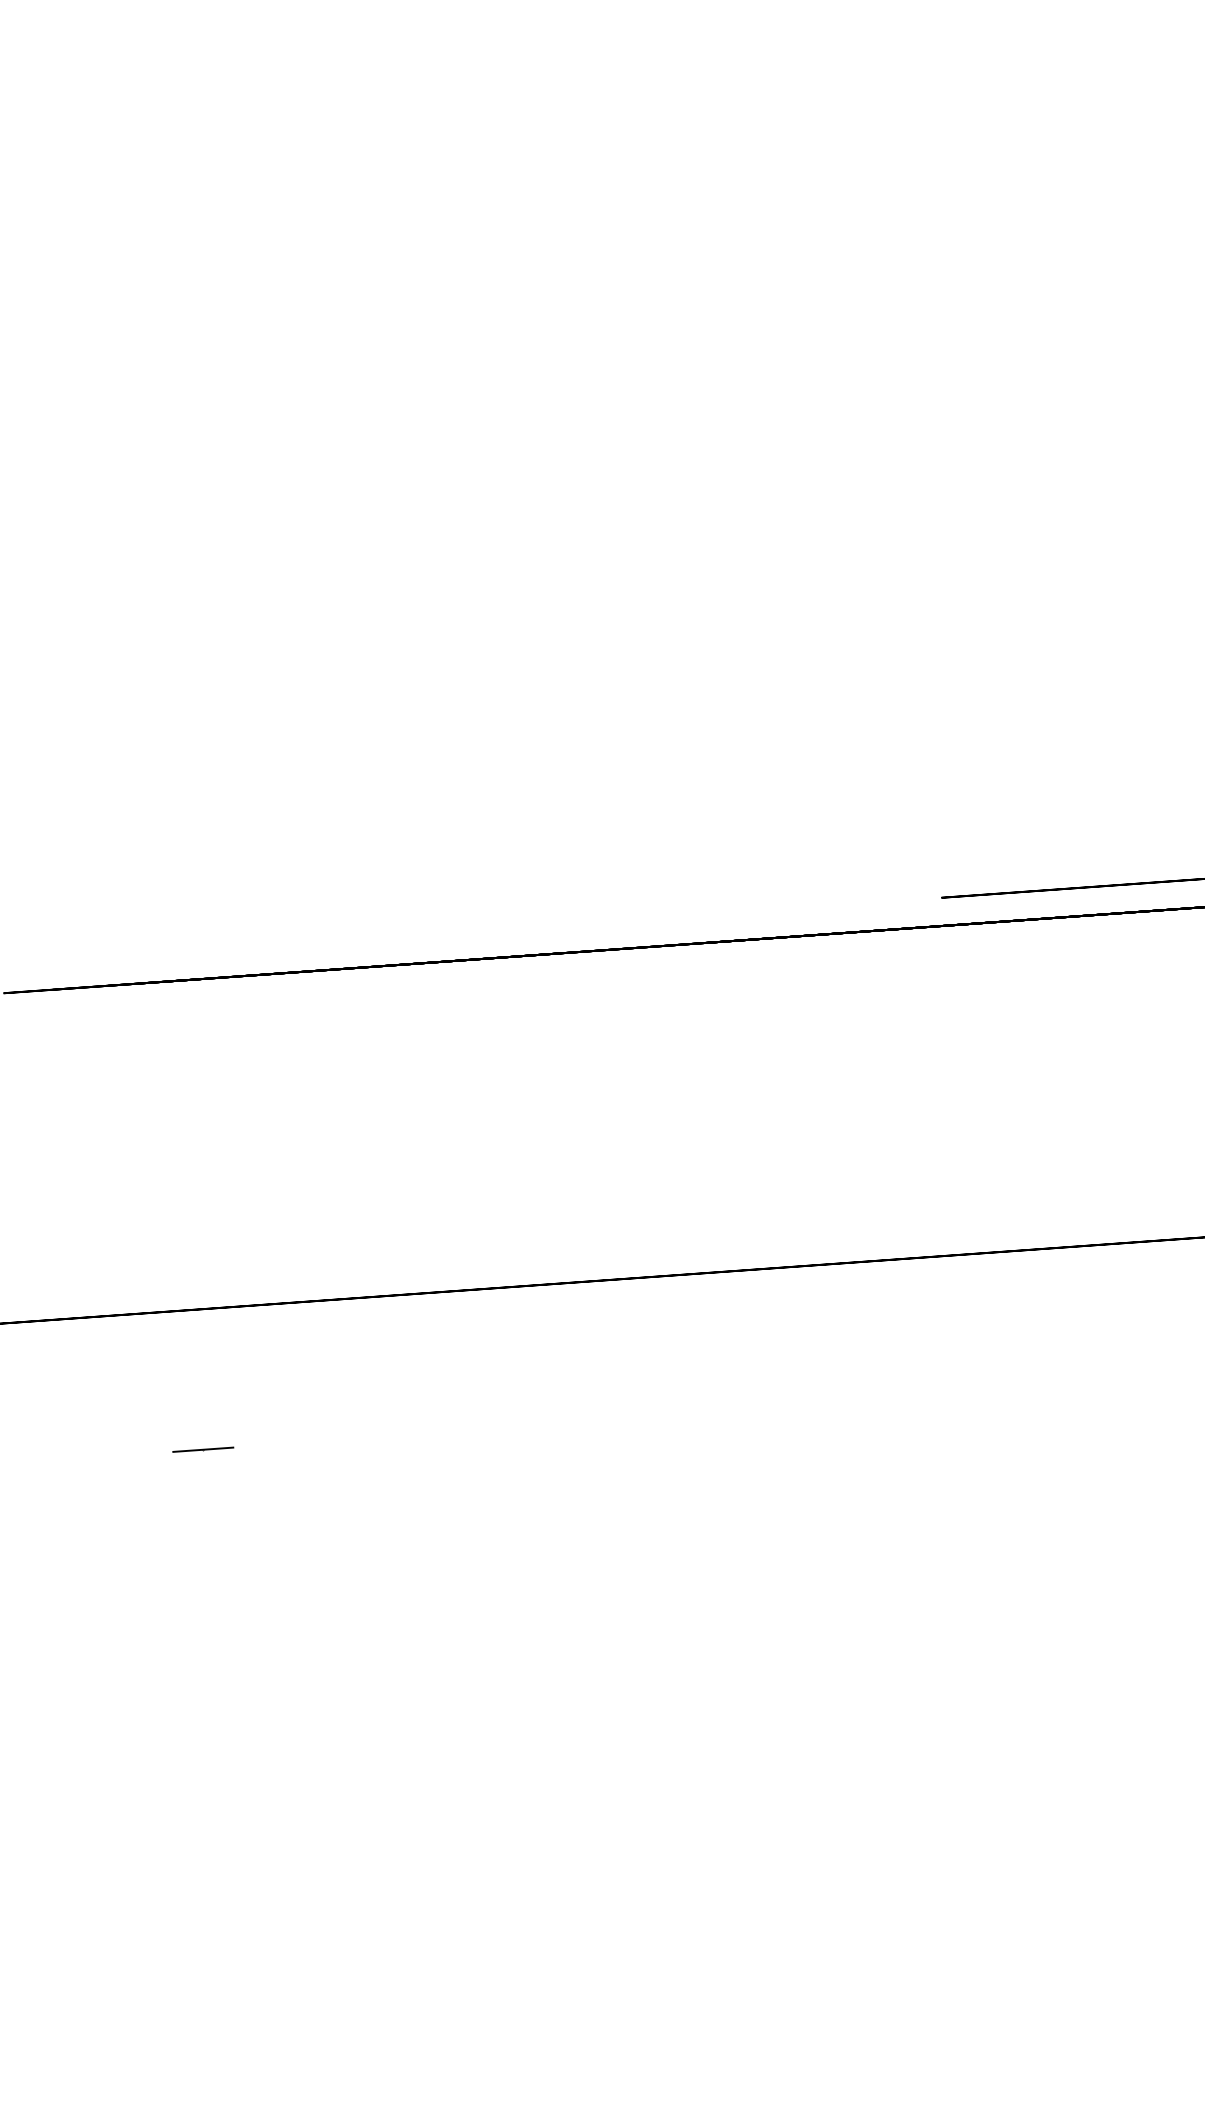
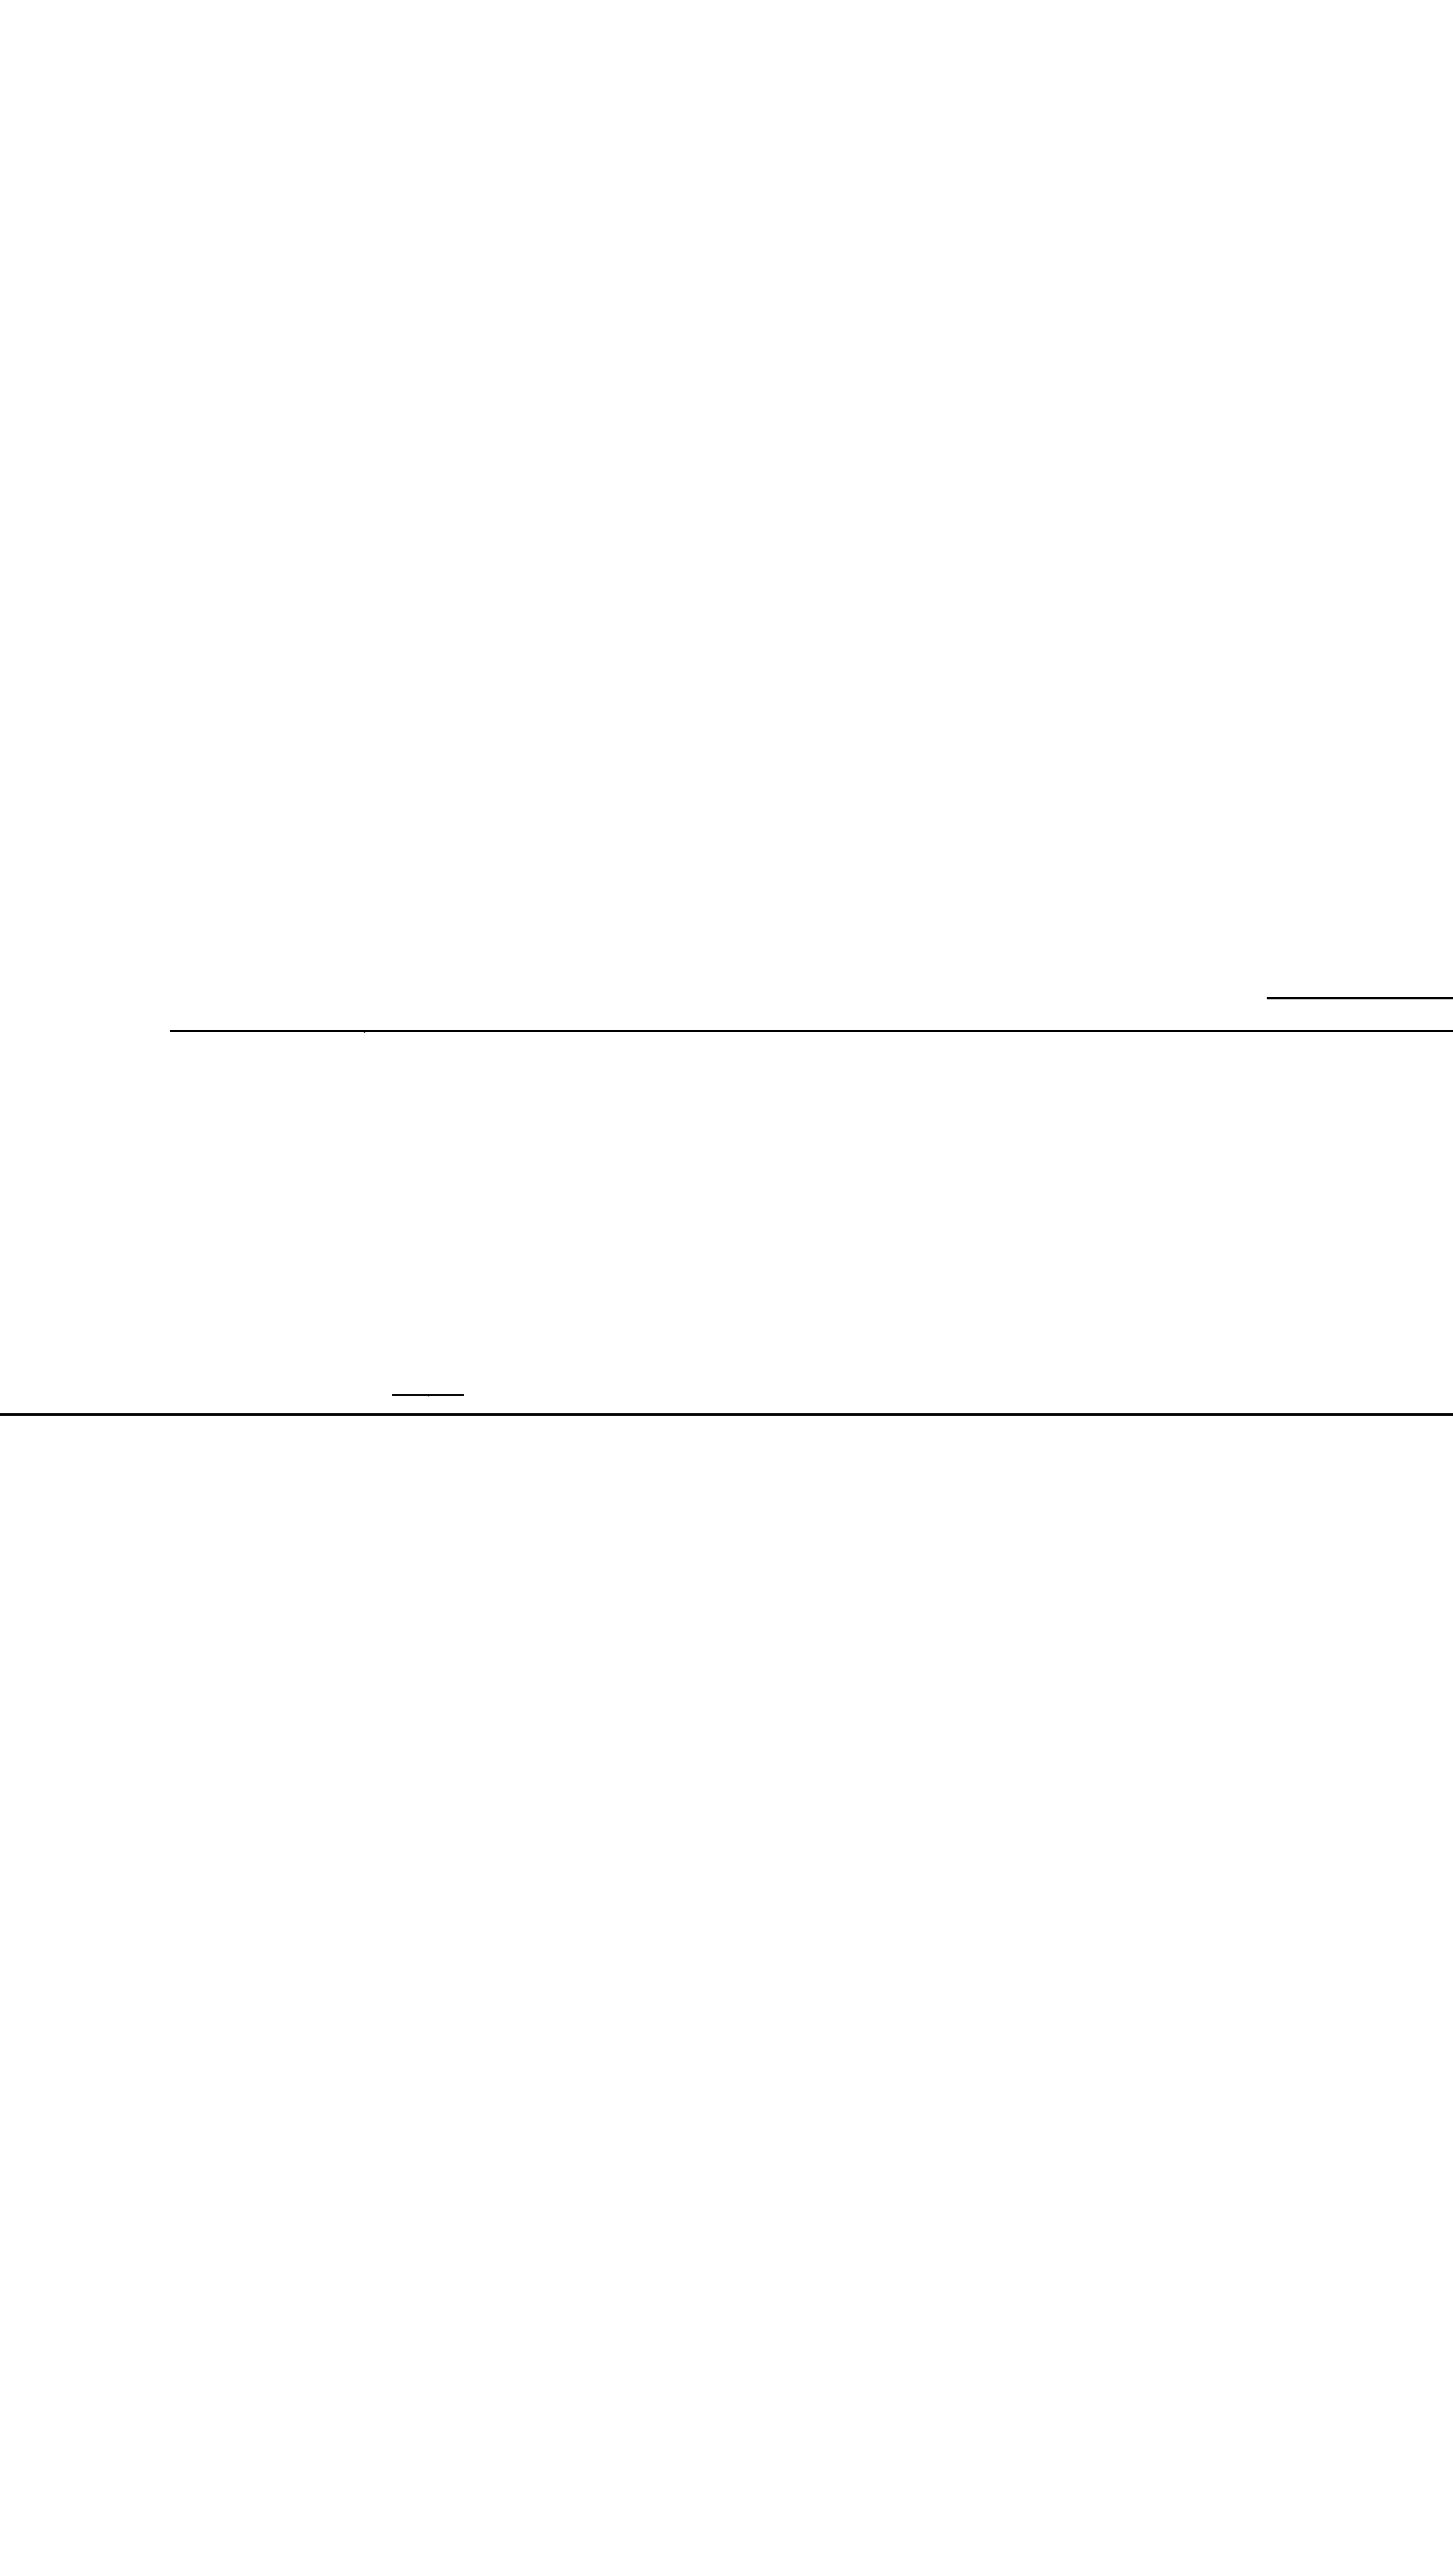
line: (203, 1450) -> (427, 1395), moved

